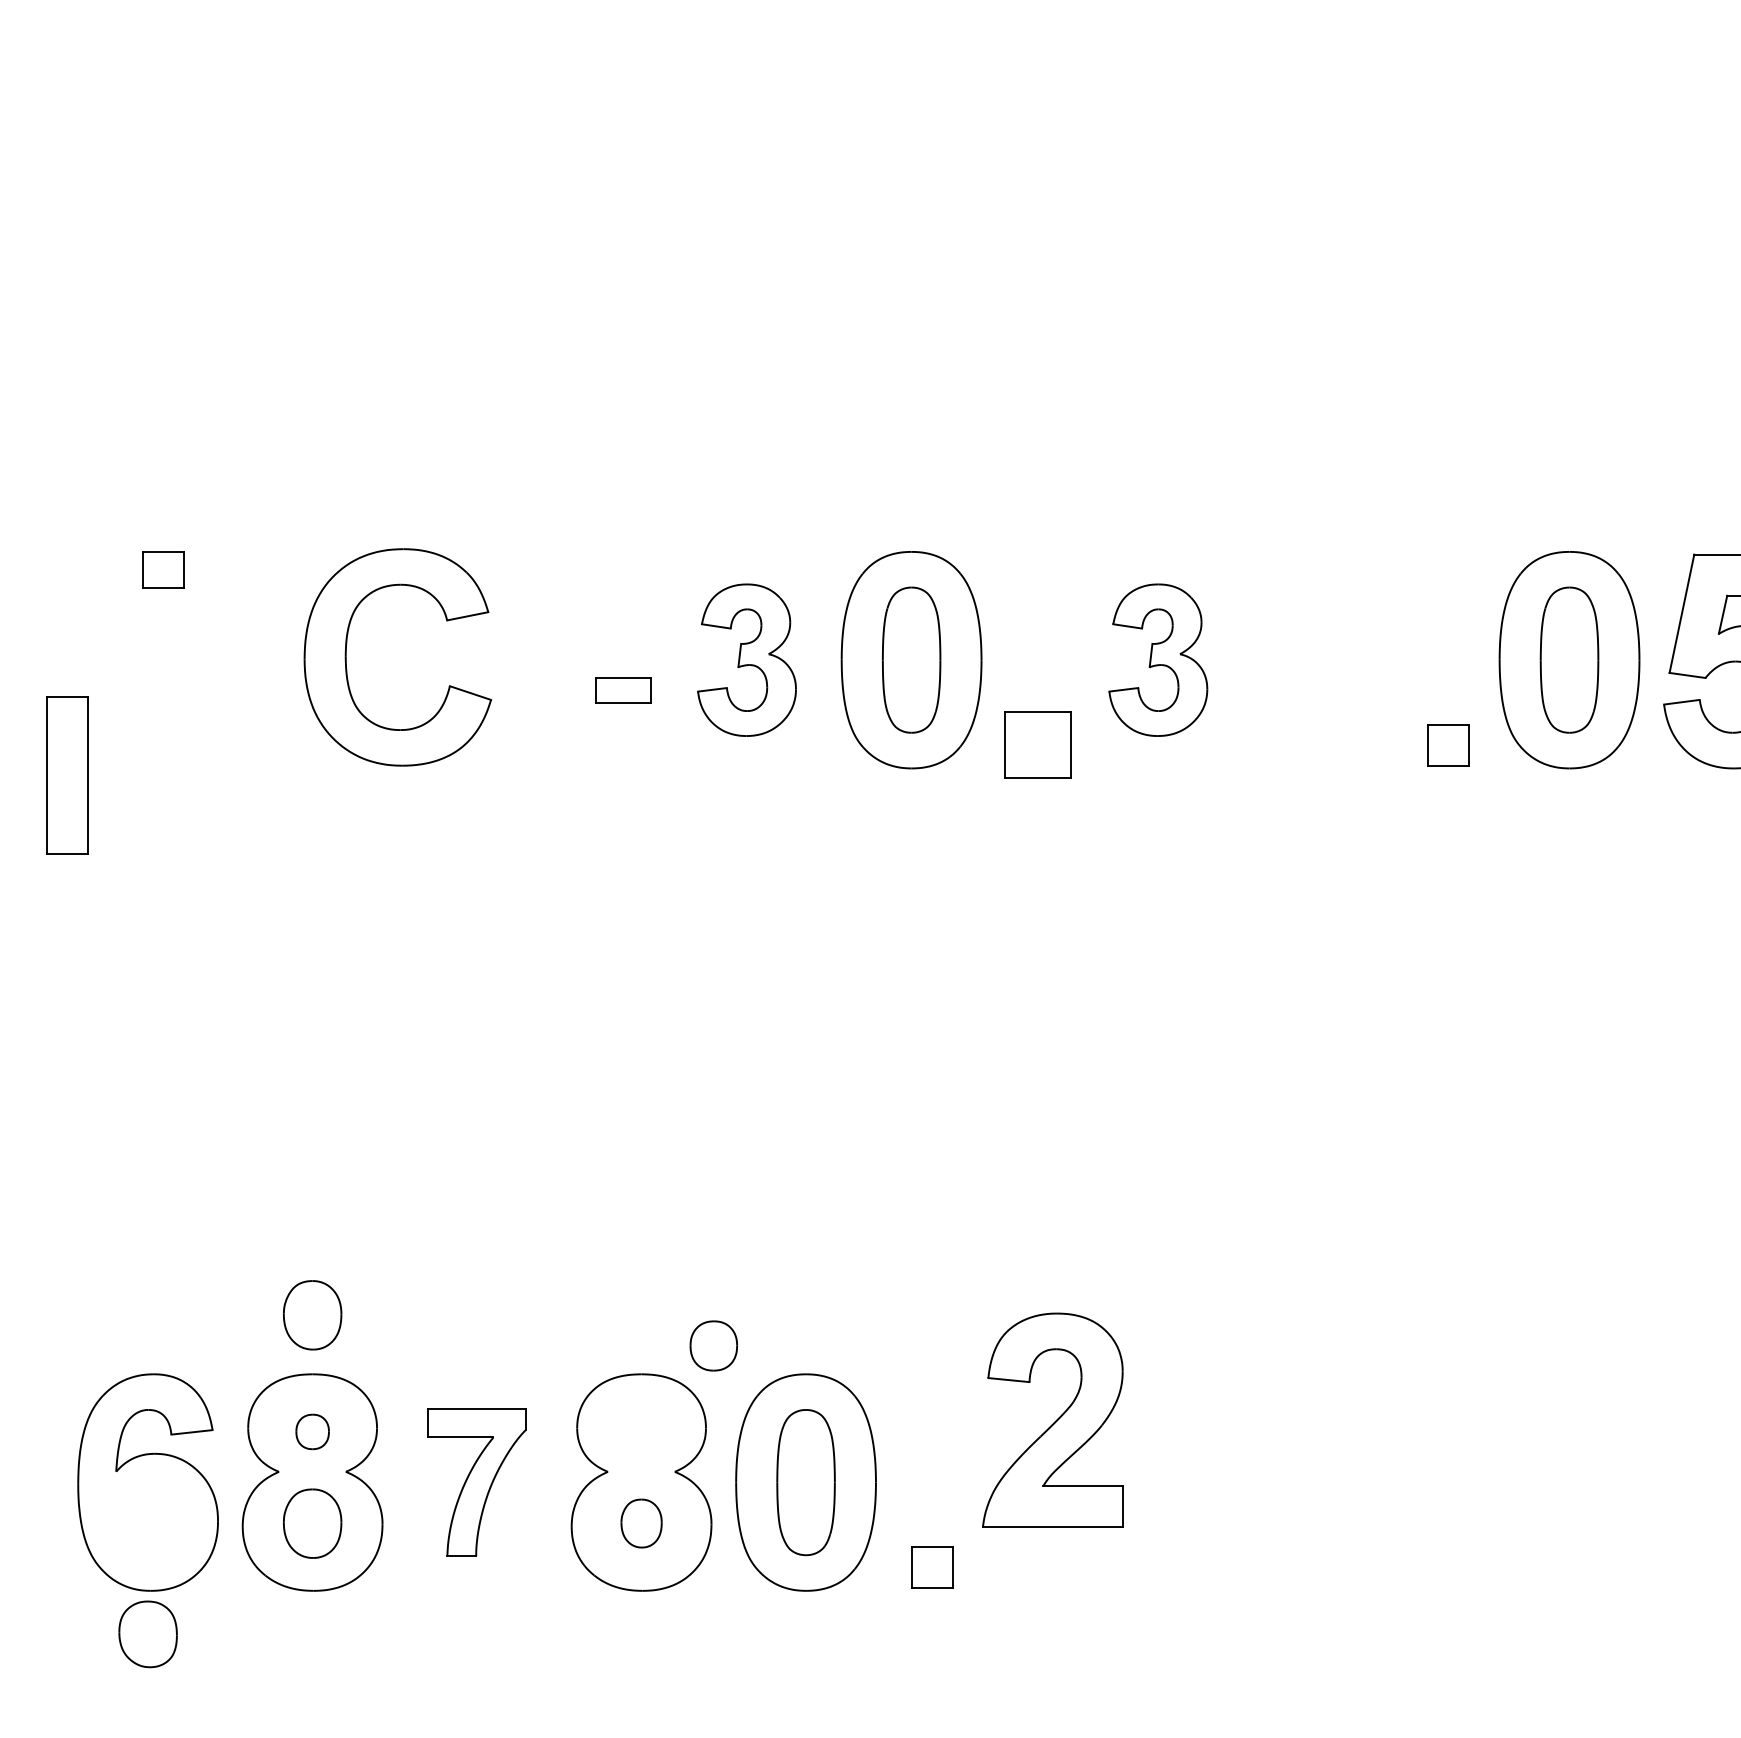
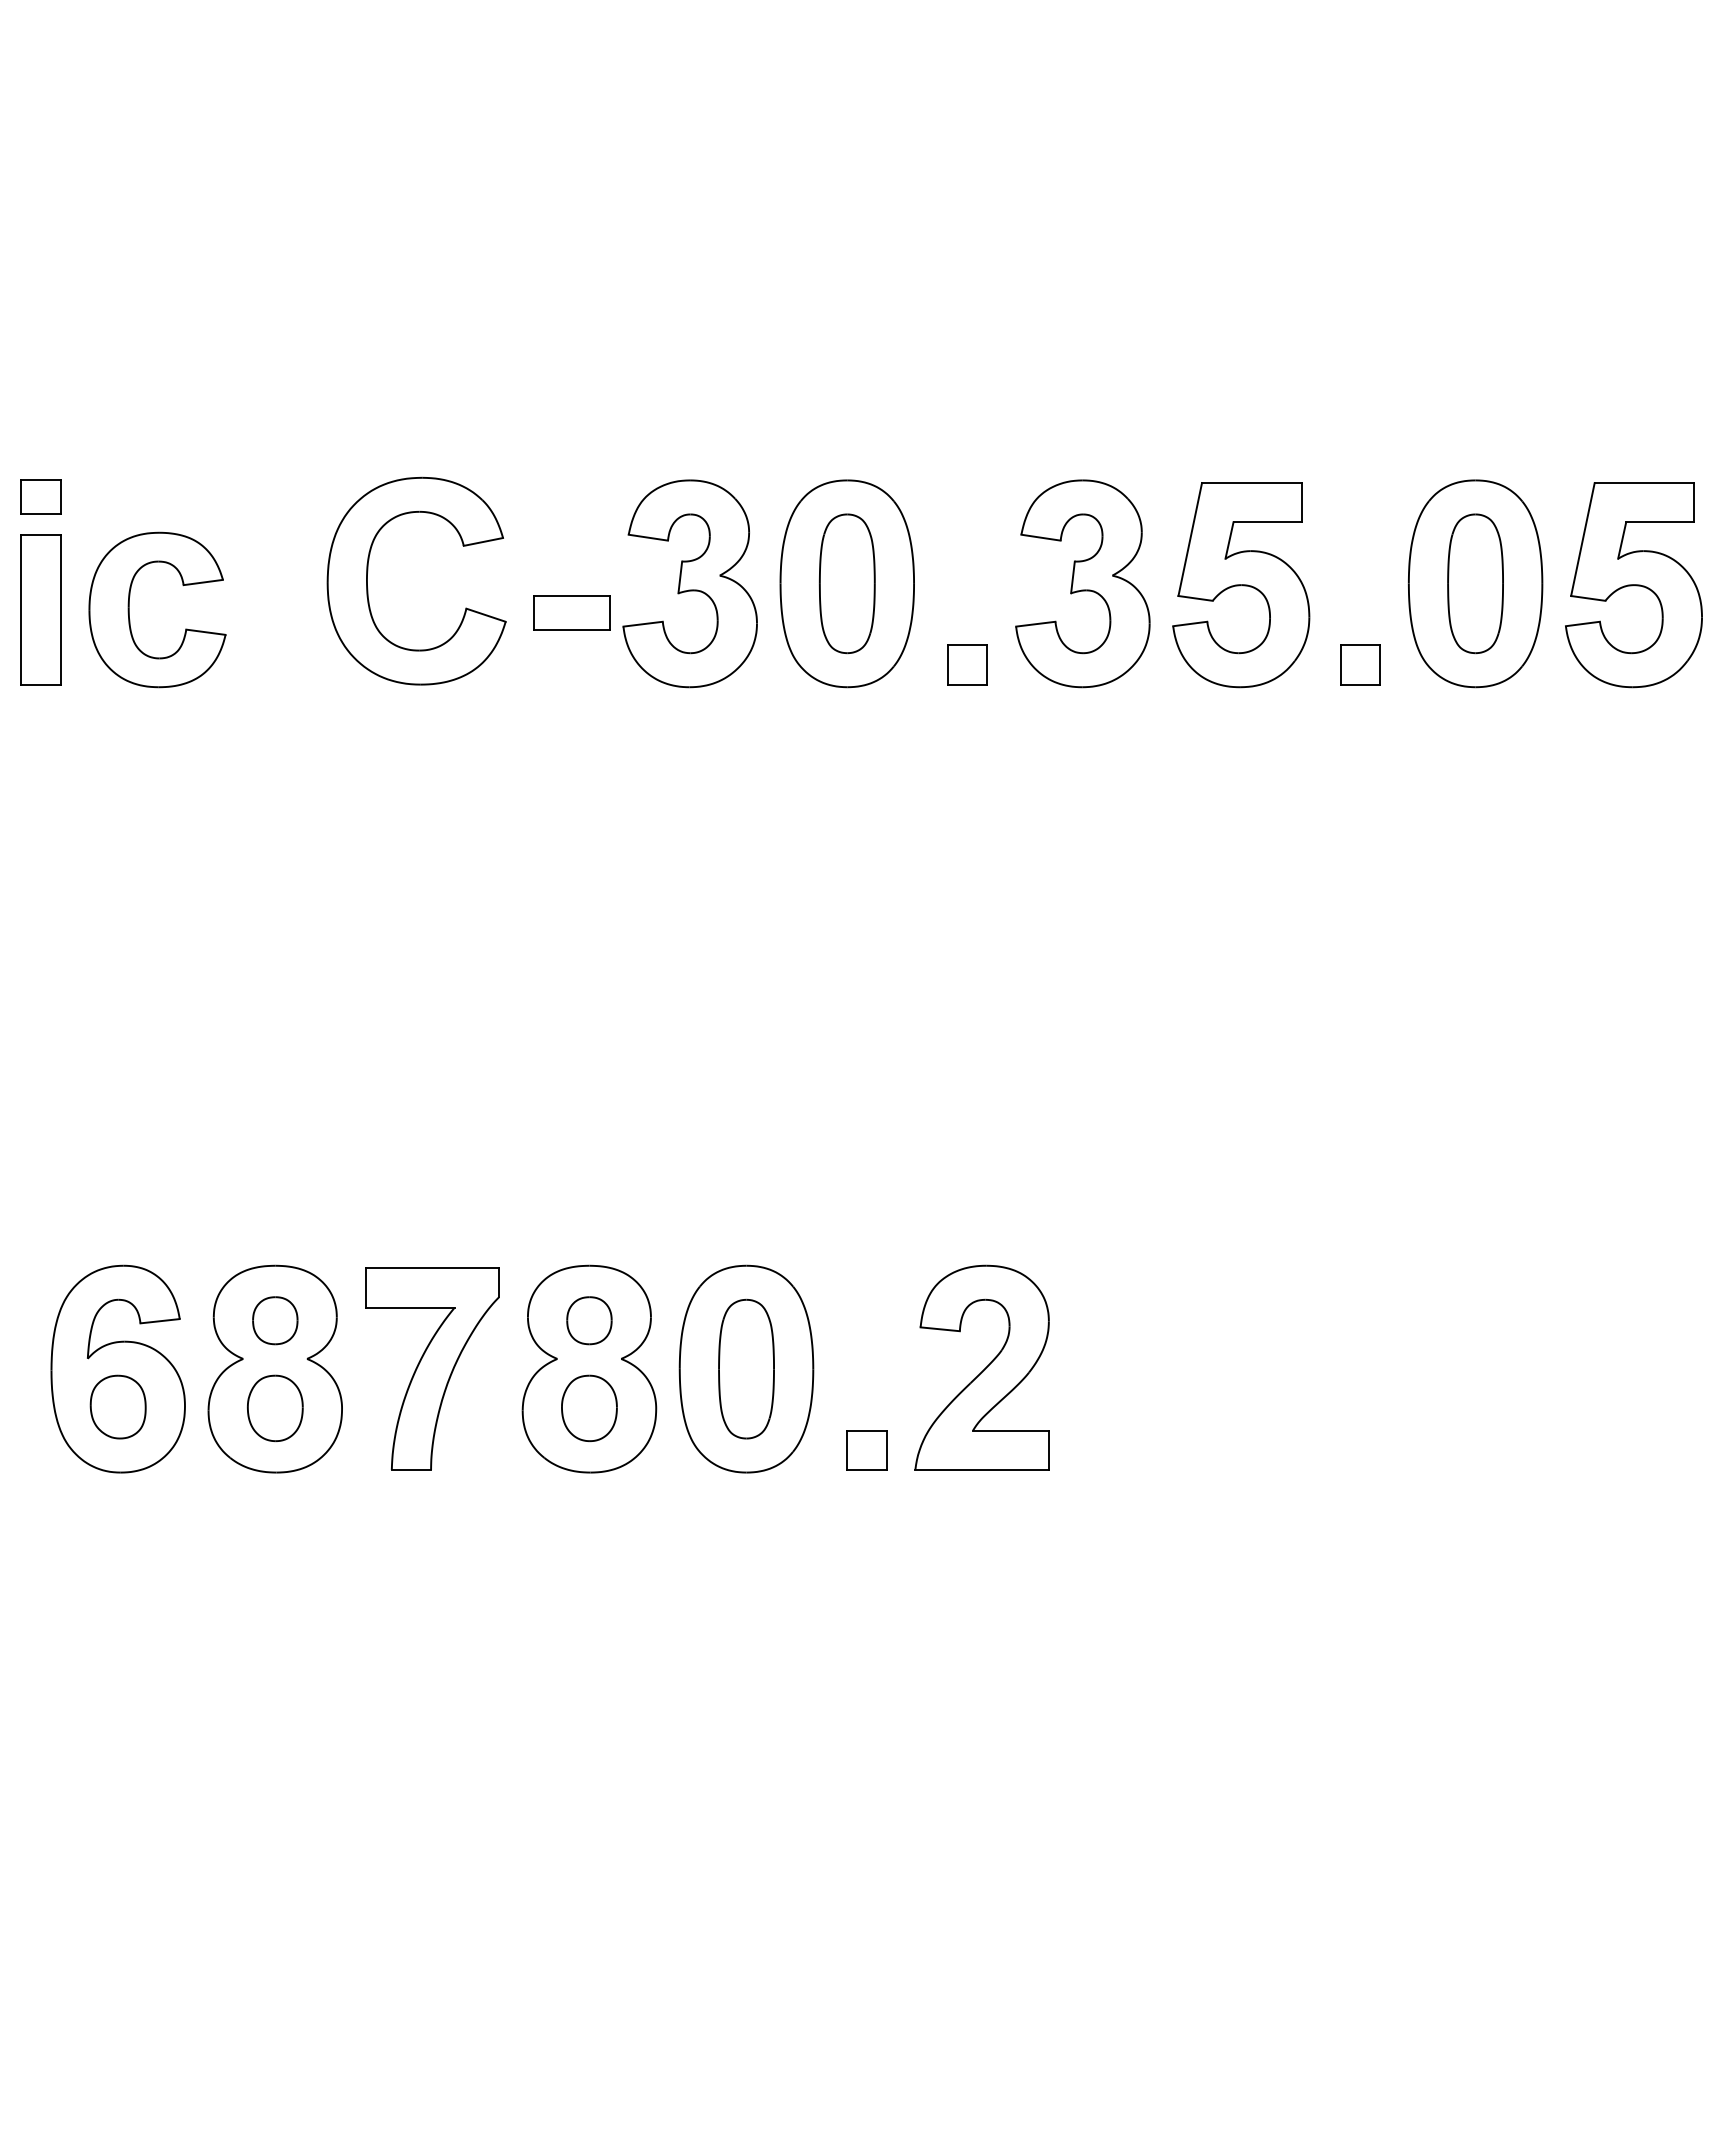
part: (163, 568) -> (40, 496), moved
part: (746, 659) -> (689, 583), size x1.43
part: (1157, 659) -> (1082, 583), size x1.43
part: (1324, 661) -> (1241, 585), added
part: (347, 665) -> (368, 588), moved
part: (159, 687) -> (129, 609), added
part: (622, 690) -> (571, 612), size x1.43
part: (1037, 744) -> (967, 664), size x0.62
part: (66, 775) -> (40, 609), moved
part: (312, 1315) -> (275, 1209), removed
part: (713, 1345) -> (589, 1320), moved
part: (1052, 1420) -> (981, 1367), moved
part: (312, 1431) -> (275, 1320), size x1.43
part: (477, 1481) -> (432, 1368), size x1.43
part: (641, 1522) -> (589, 1407), size x1.43
part: (147, 1633) -> (117, 1406), moved

